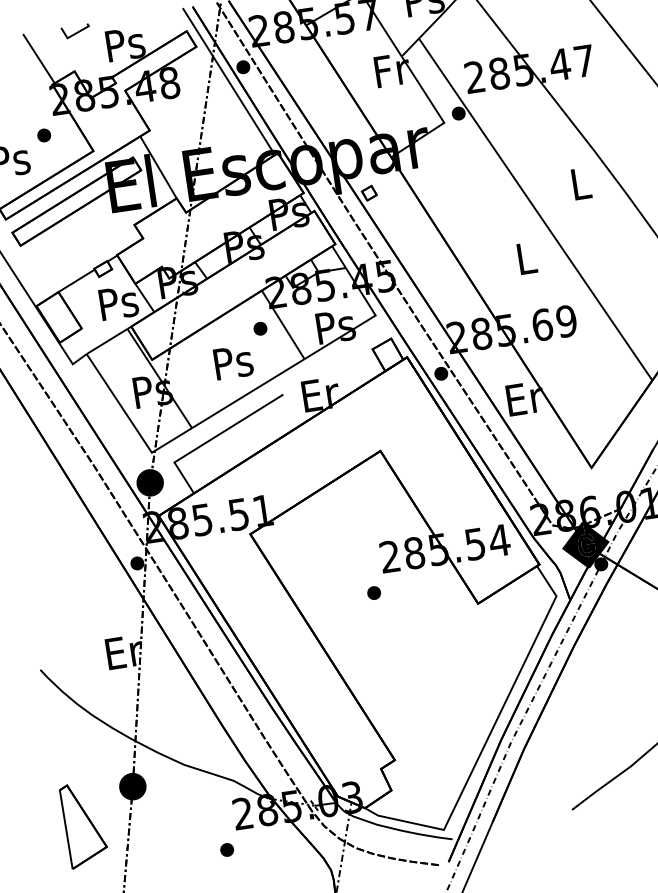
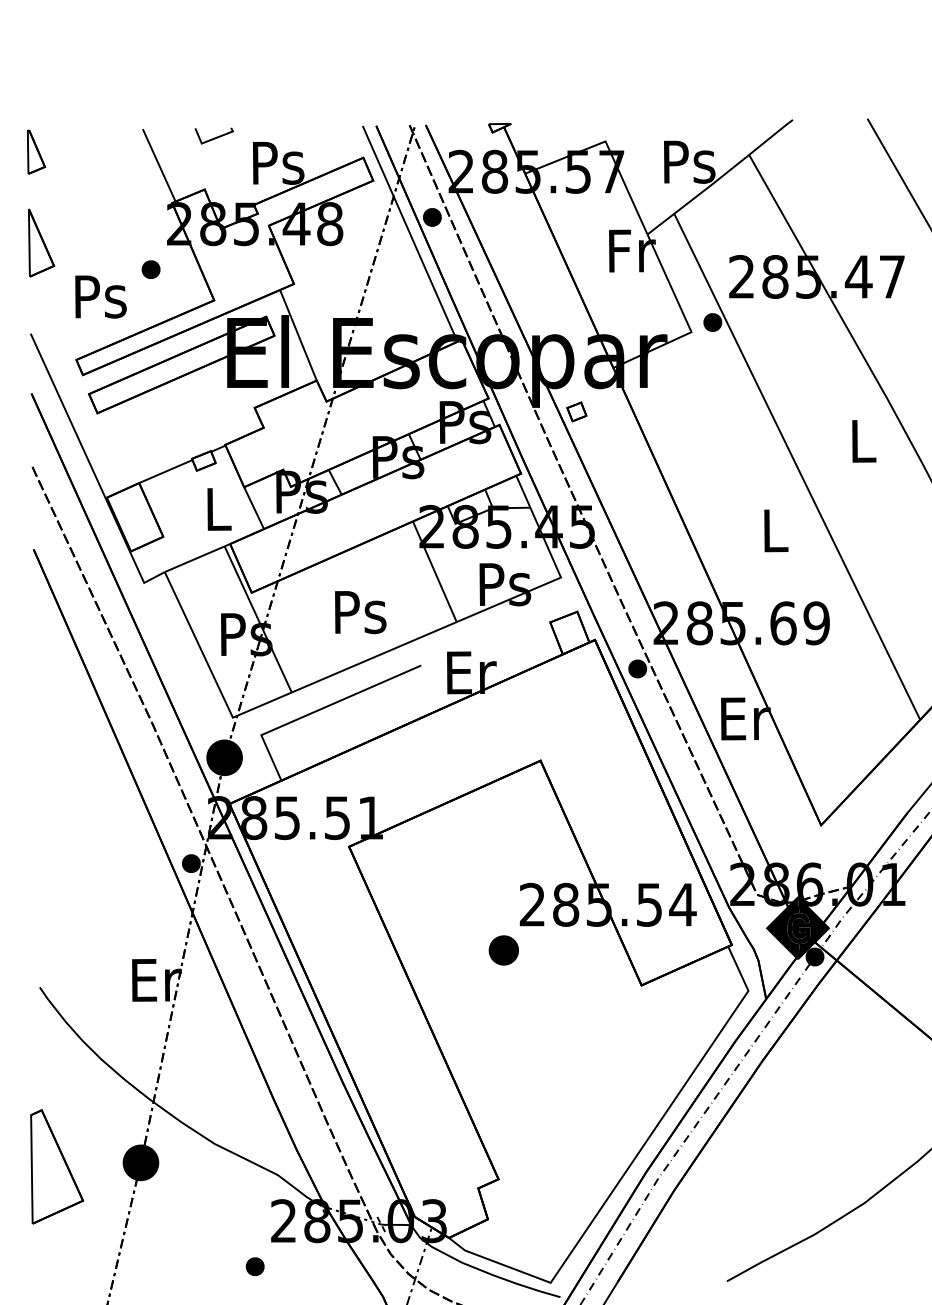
text: (119, 302) -> (218, 509), Ps -> L
part: (260, 328) -> (403, 572), removed
part: (373, 593) -> (503, 950), size x1.6
part: (84, 824) -> (57, 1166), moved

